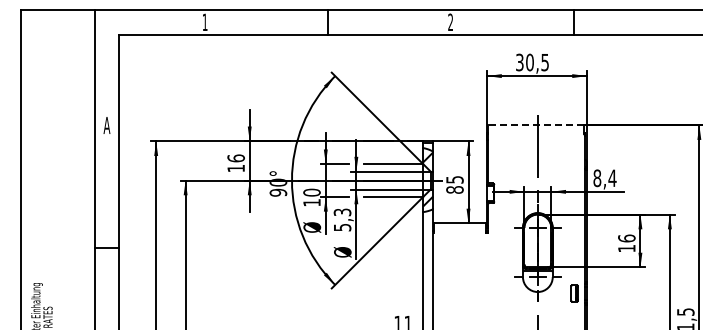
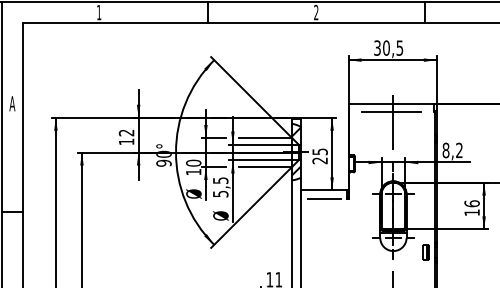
line: (535, 125) -> (391, 103), dashed -> solid
line: (535, 134) -> (391, 111), added
text: (235, 158) -> (126, 132), 16 -> 12
text: (612, 177) -> (459, 149), 8,4 -> 8,2
text: (454, 189) -> (319, 160), 85 -> 25
text: (341, 211) -> (219, 179), 5,3 -> 5,5
line: (459, 232) -> (324, 198), added

